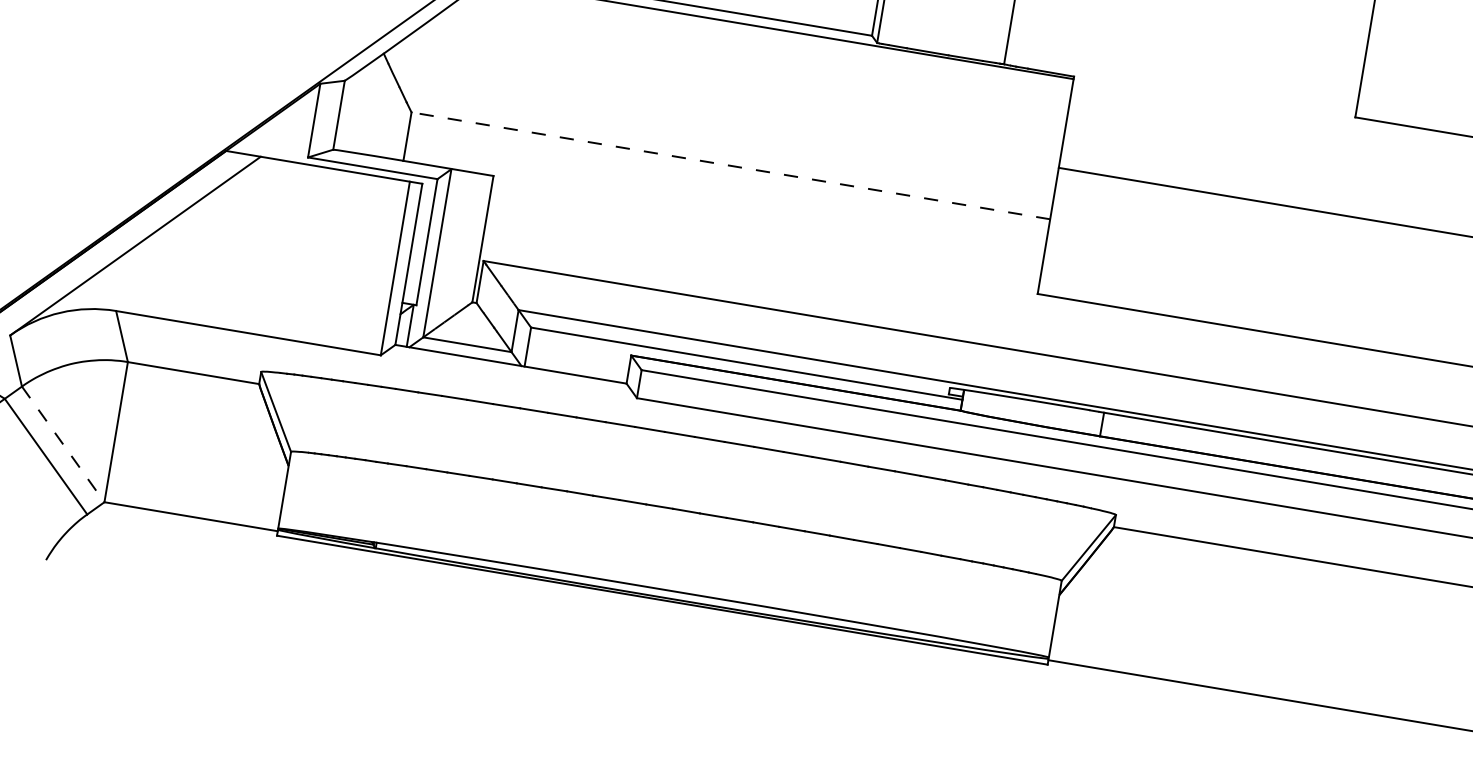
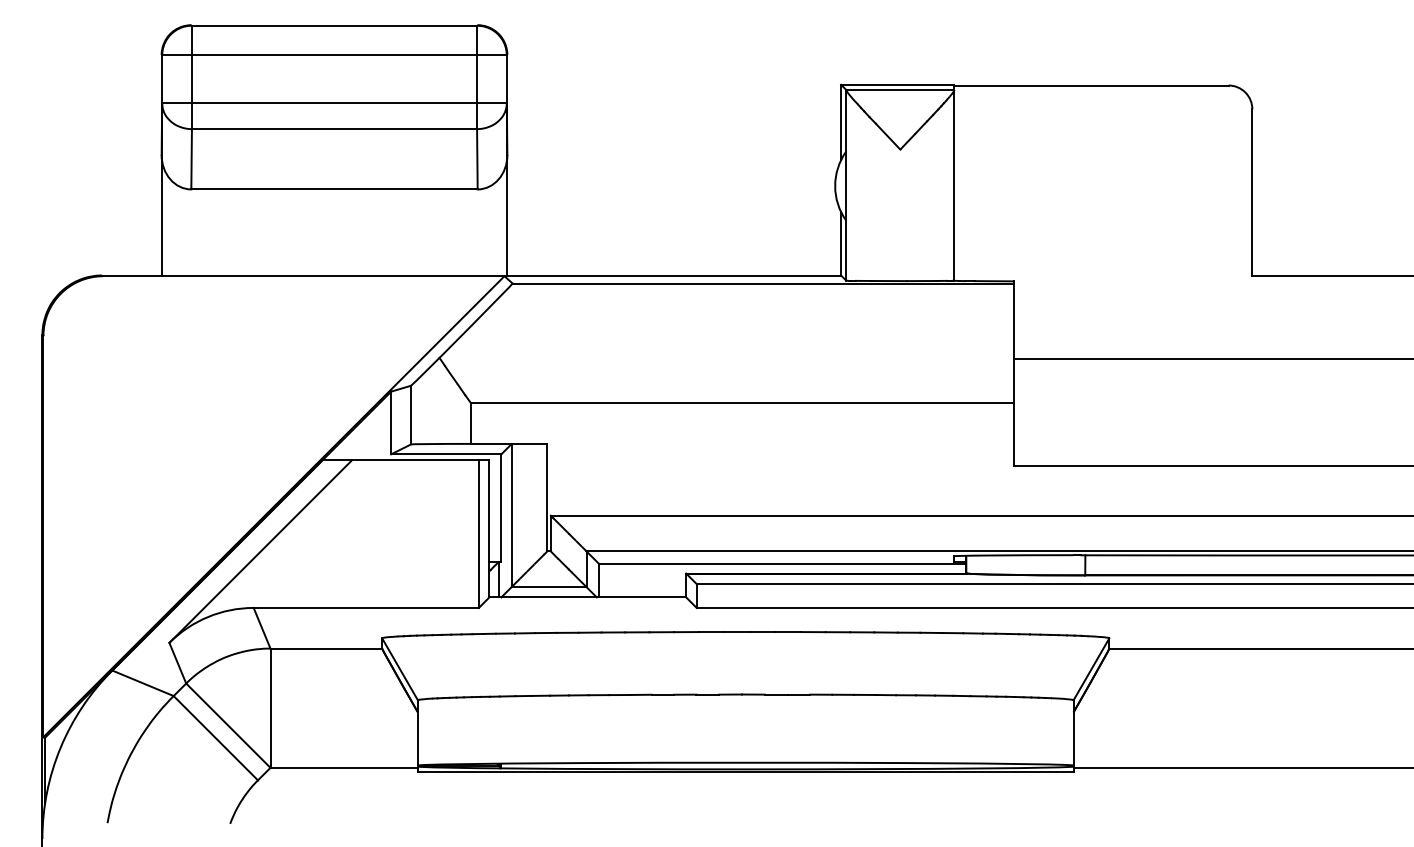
line: (731, 165) -> (742, 402), dashed -> solid
line: (63, 444) -> (228, 725), dashed -> solid

